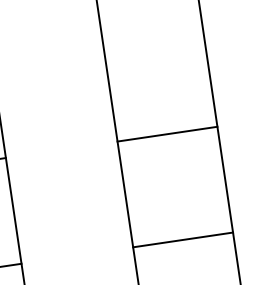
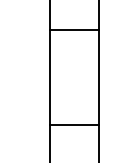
line: (166, 133) -> (74, 29), moved
line: (182, 239) -> (74, 124), moved

